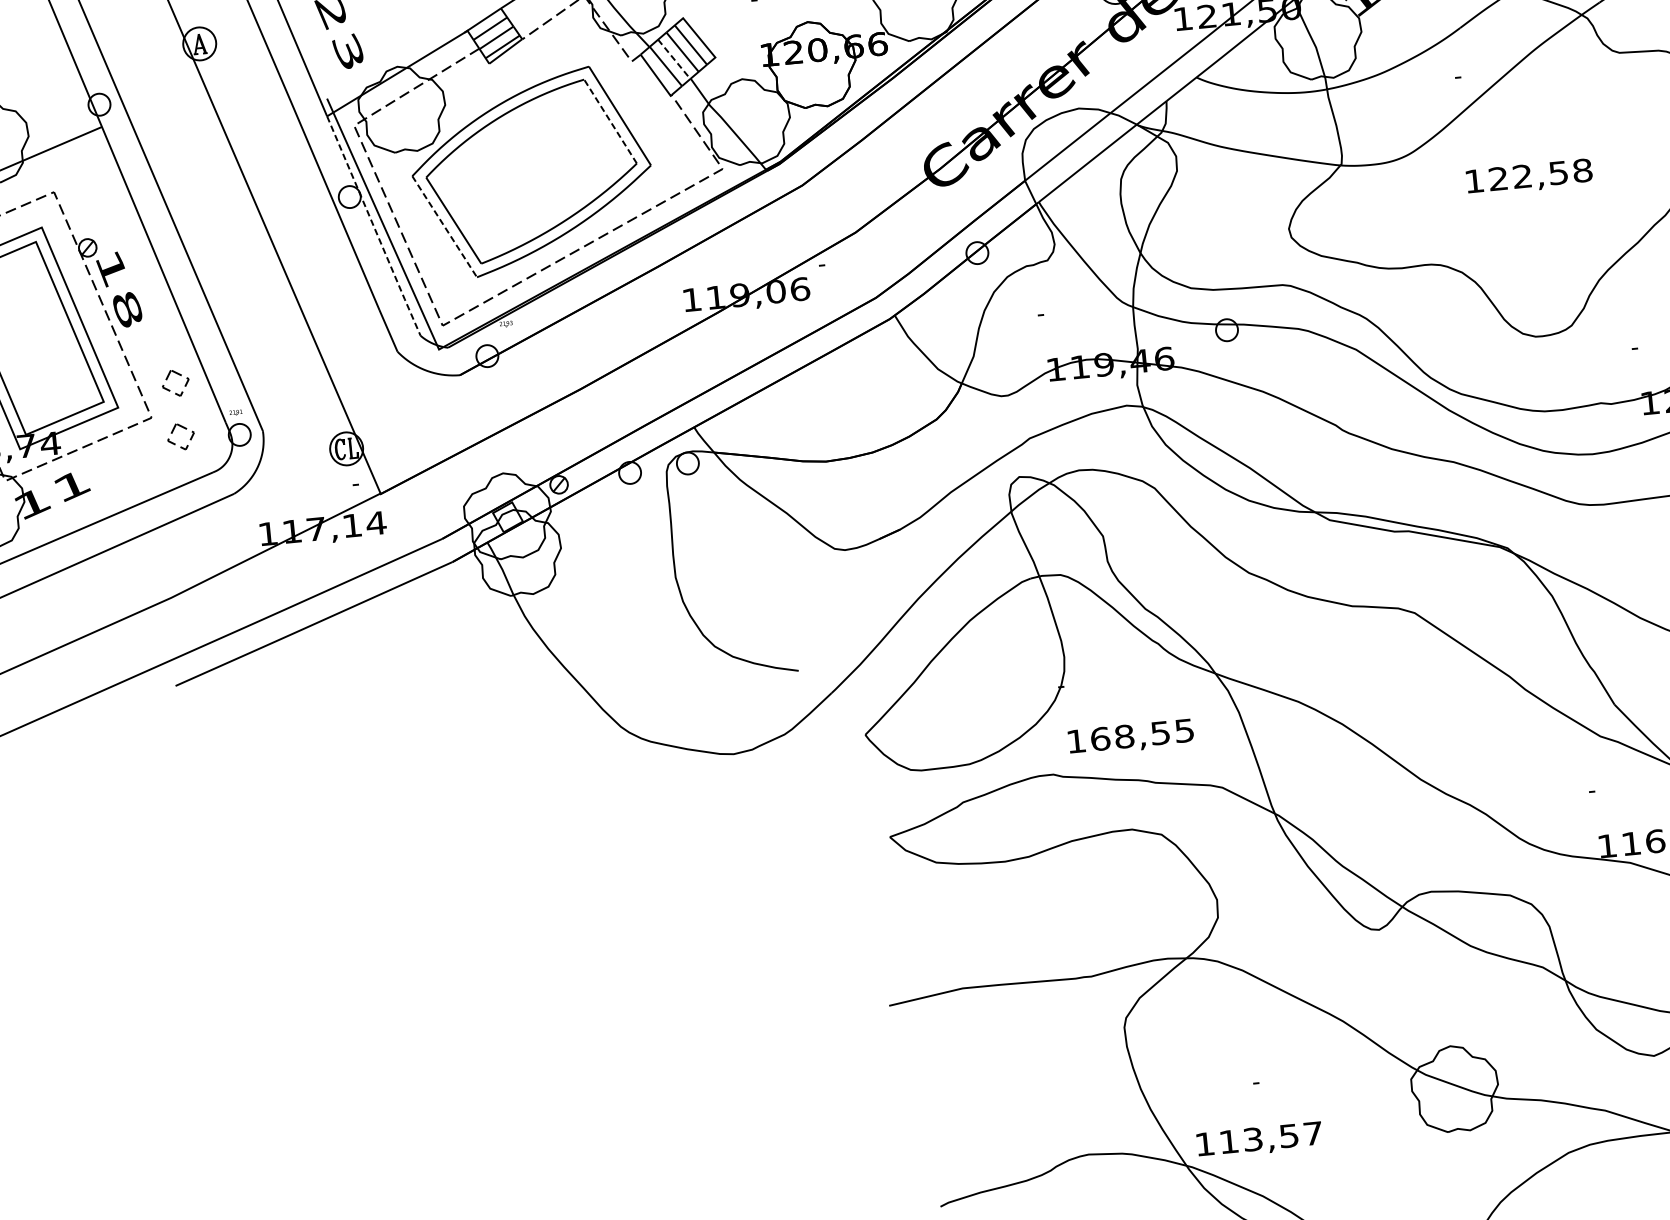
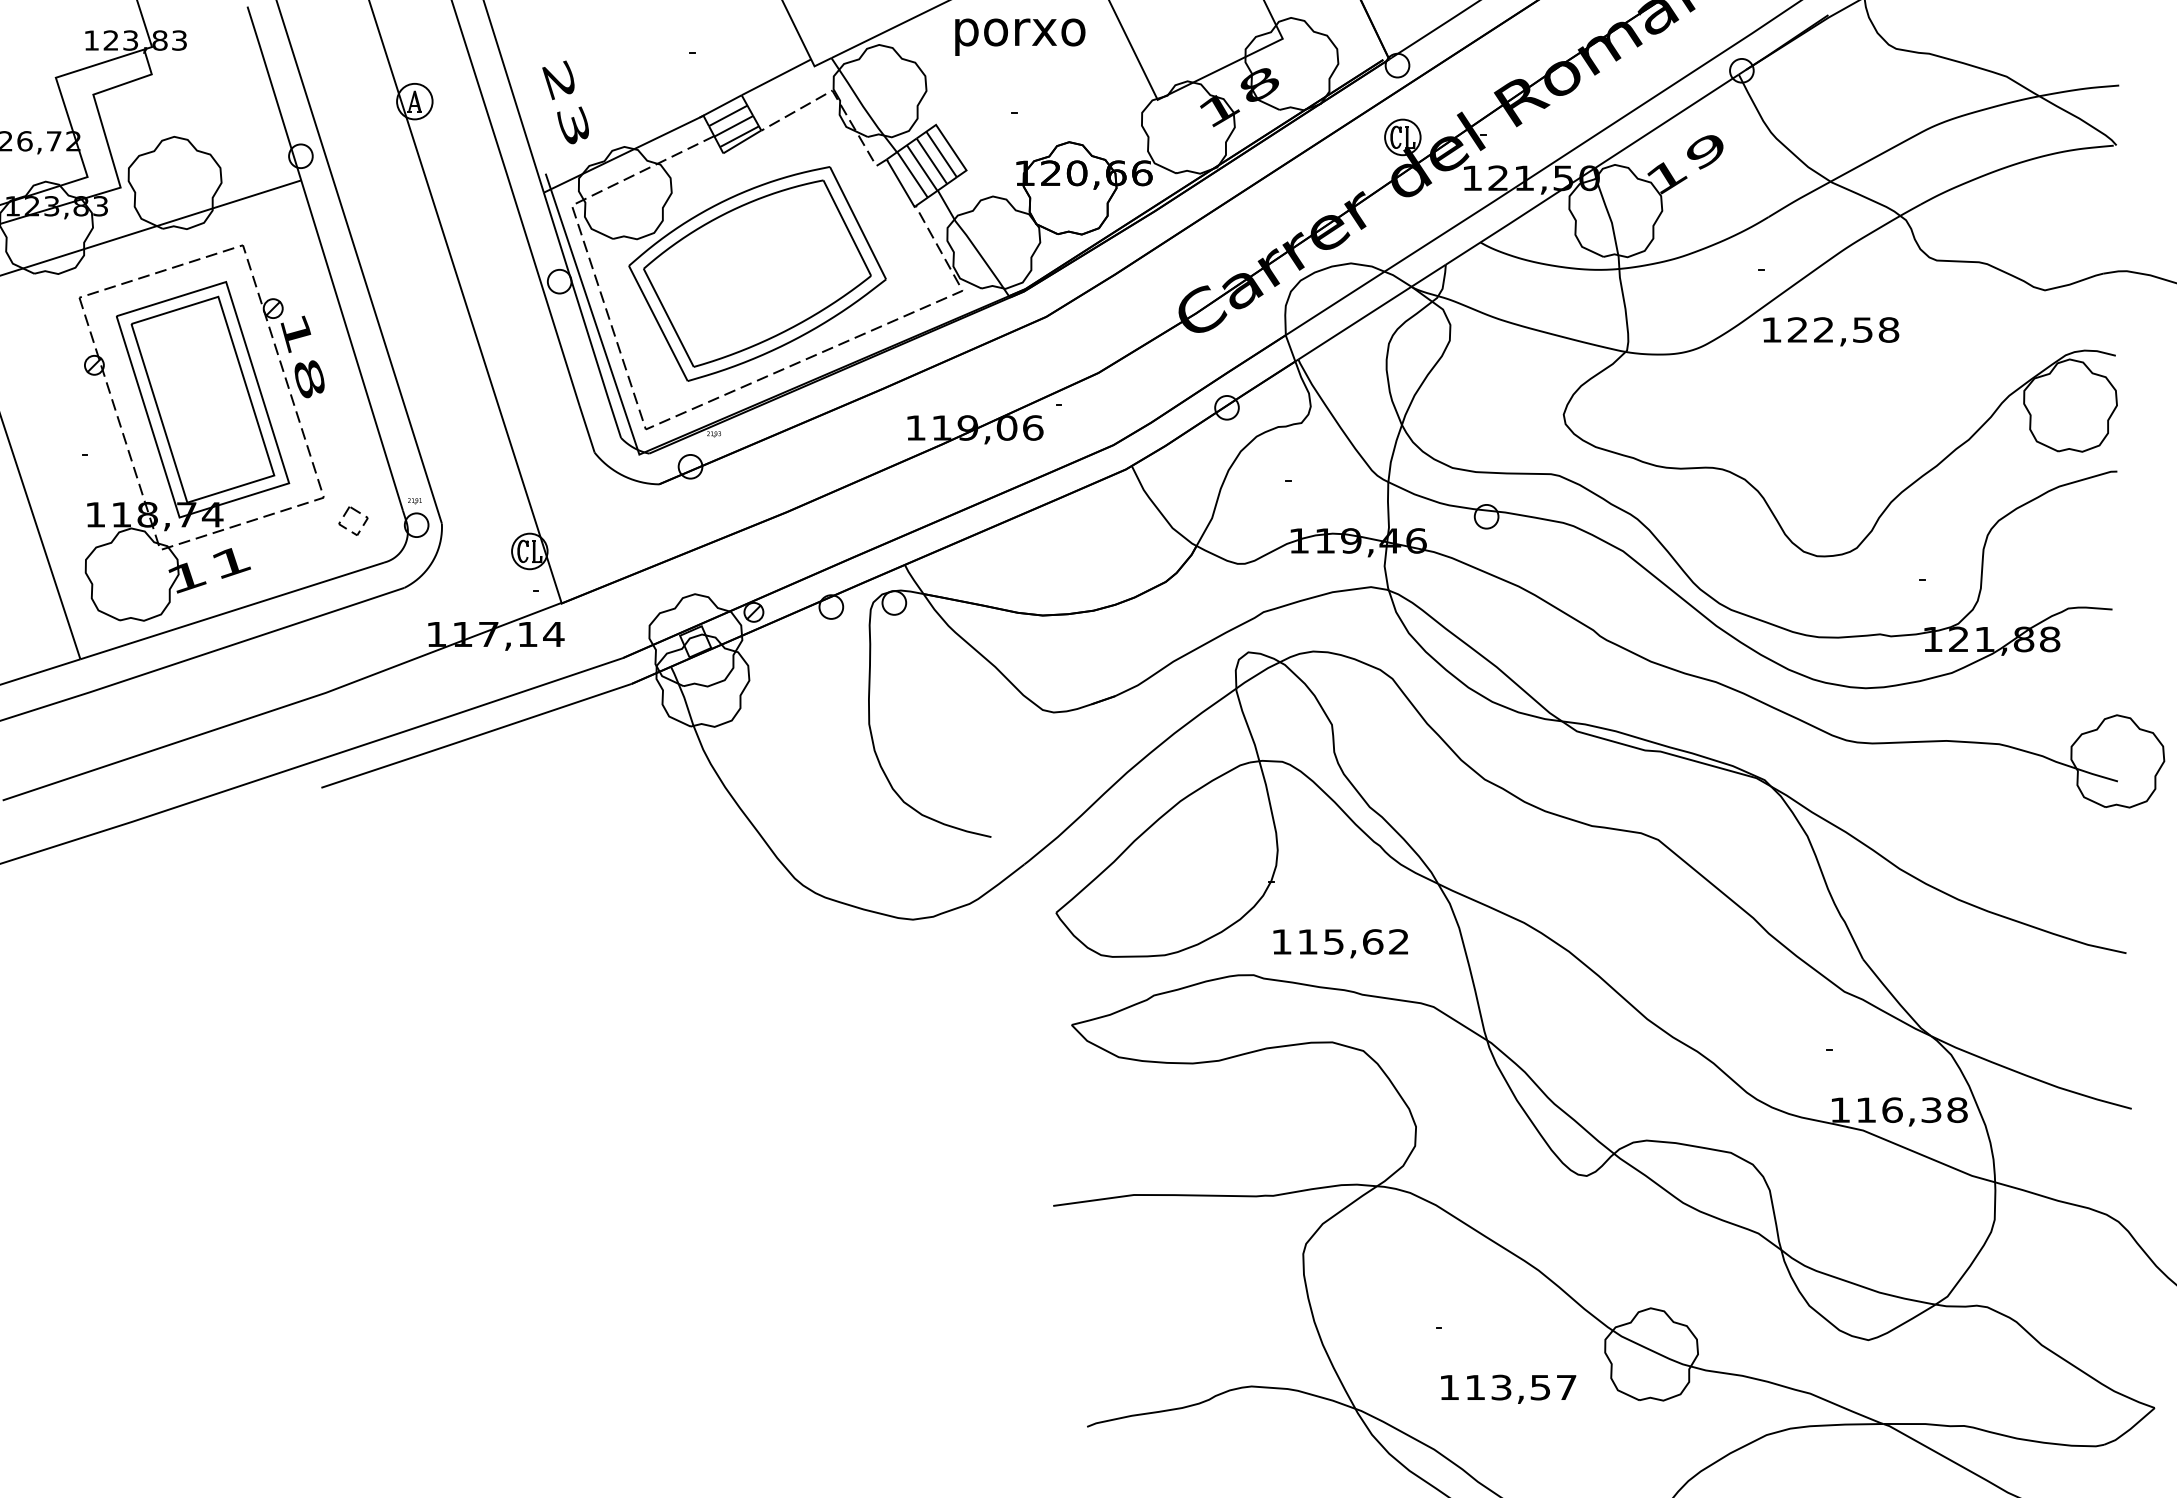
line: (674, 59) -> (922, 168), dashed -> solid
line: (610, 120) -> (847, 227), dashed -> solid
text: (1529, 177) -> (1831, 331), moved
line: (444, 226) -> (658, 323), dashed -> solid
line: (374, 227) -> (582, 316), dashed -> solid
part: (179, 375) -> (358, 455), removed
text: (1141, 734) -> (1352, 941), 168,55 -> 115,62
text: (1259, 1139) -> (1508, 1388), moved

